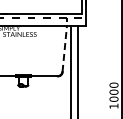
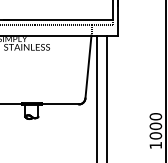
line: (64, 48) -> (88, 66), dashed -> solid

